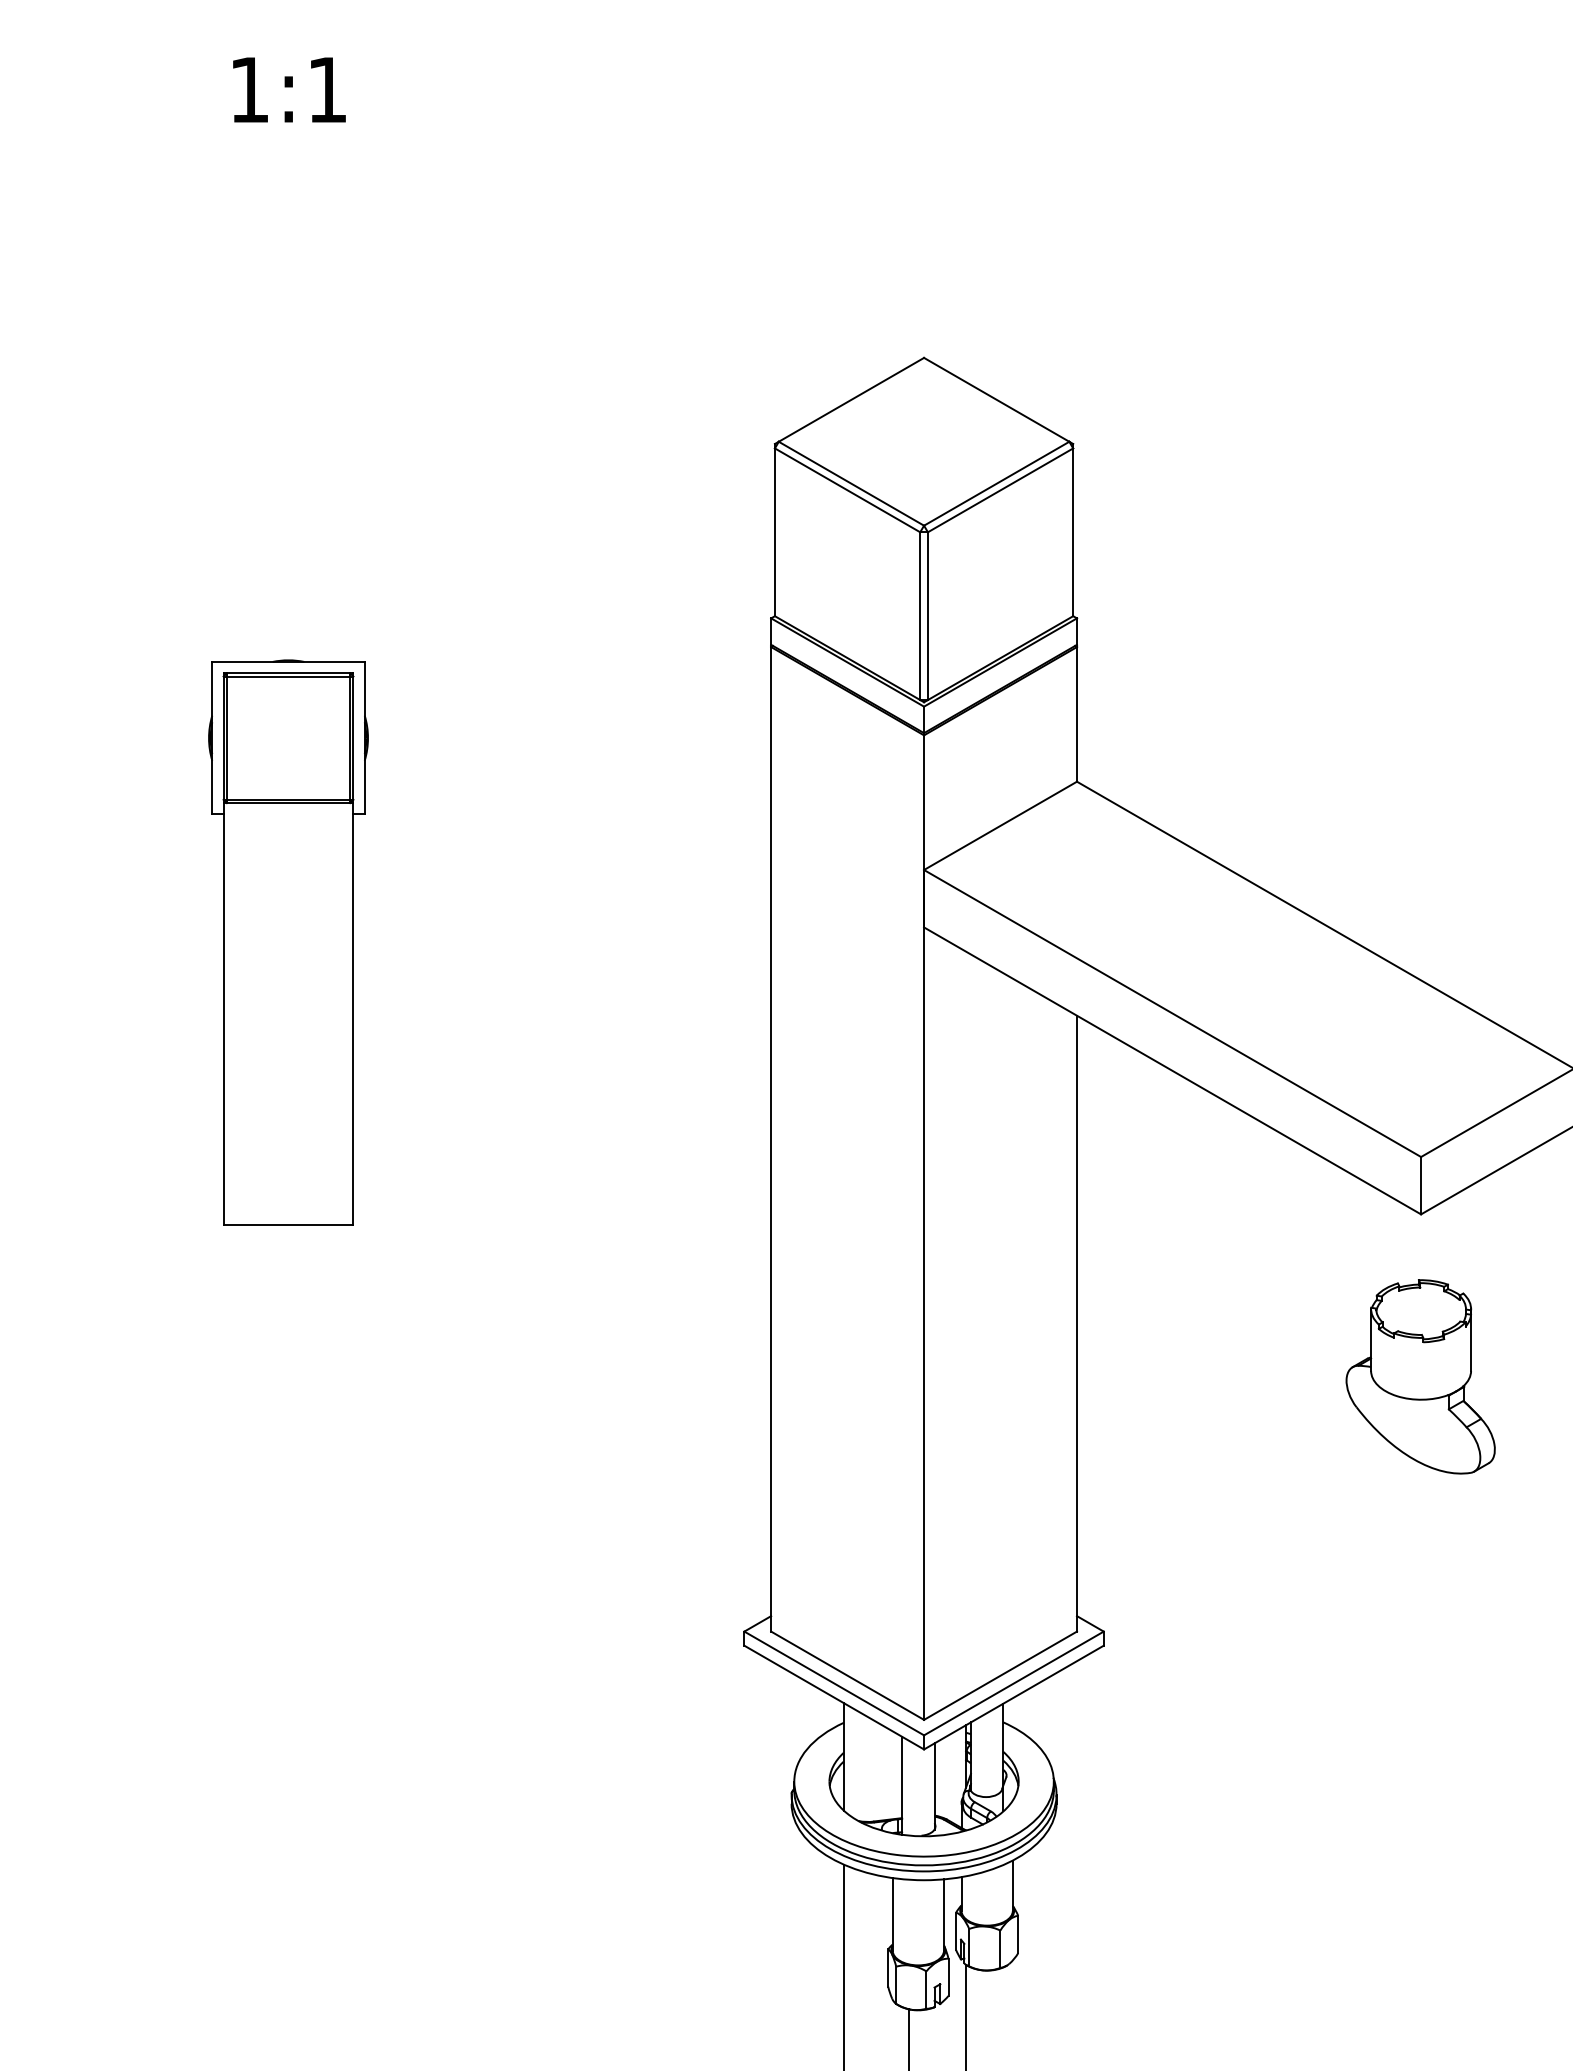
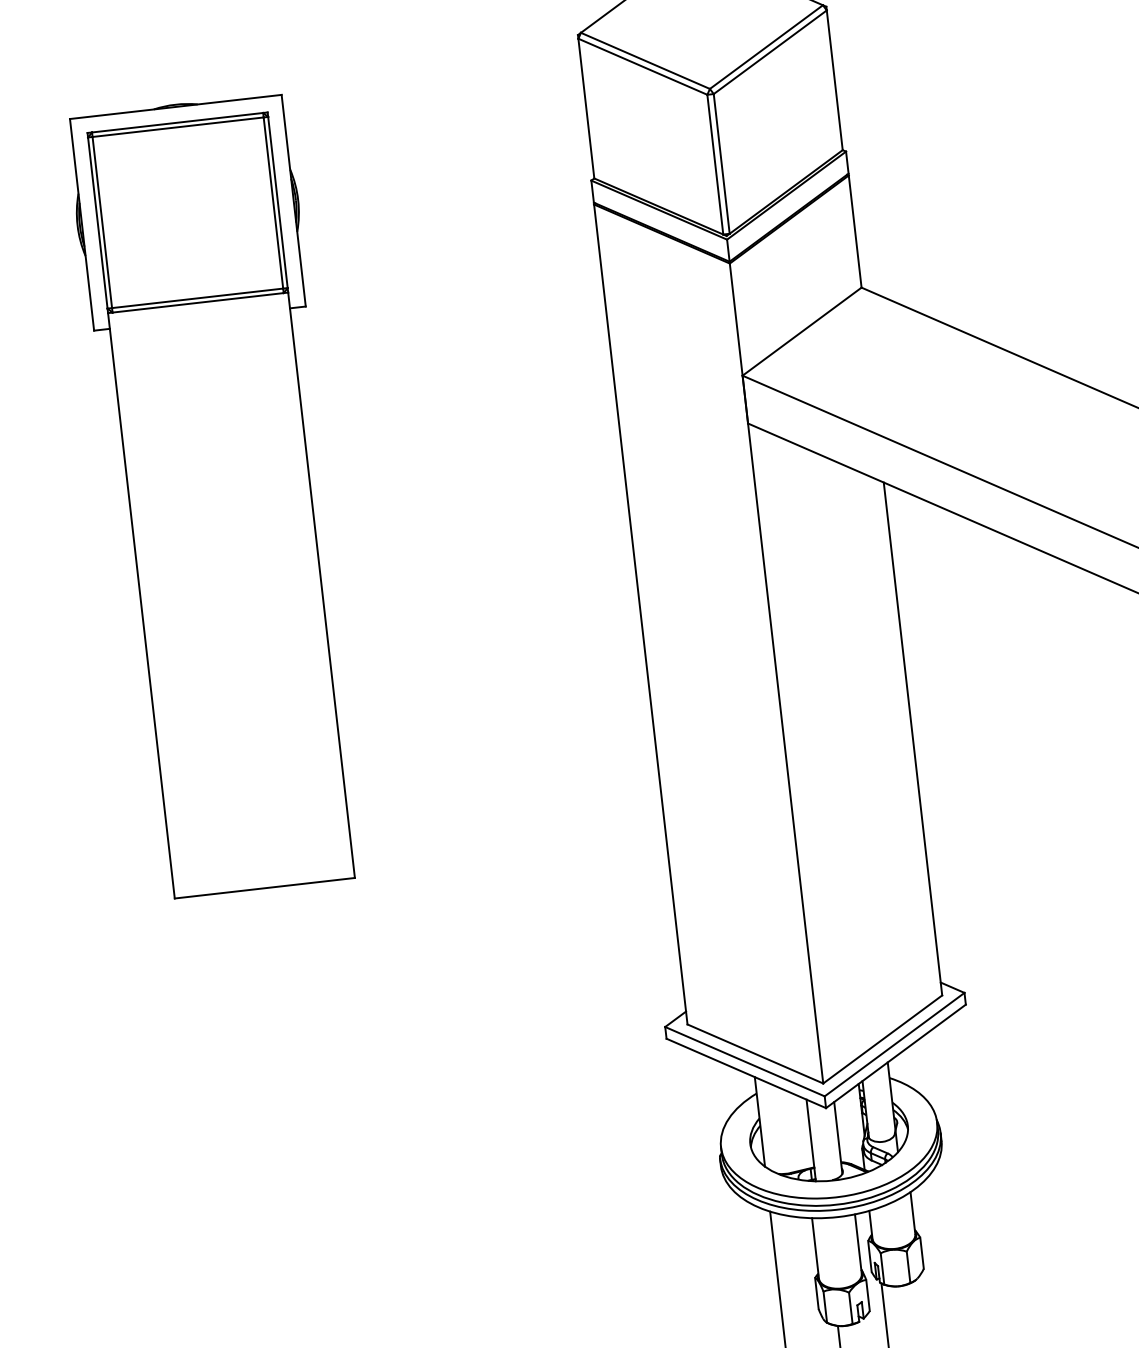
part: (288, 942) -> (220, 496), size x1.67

